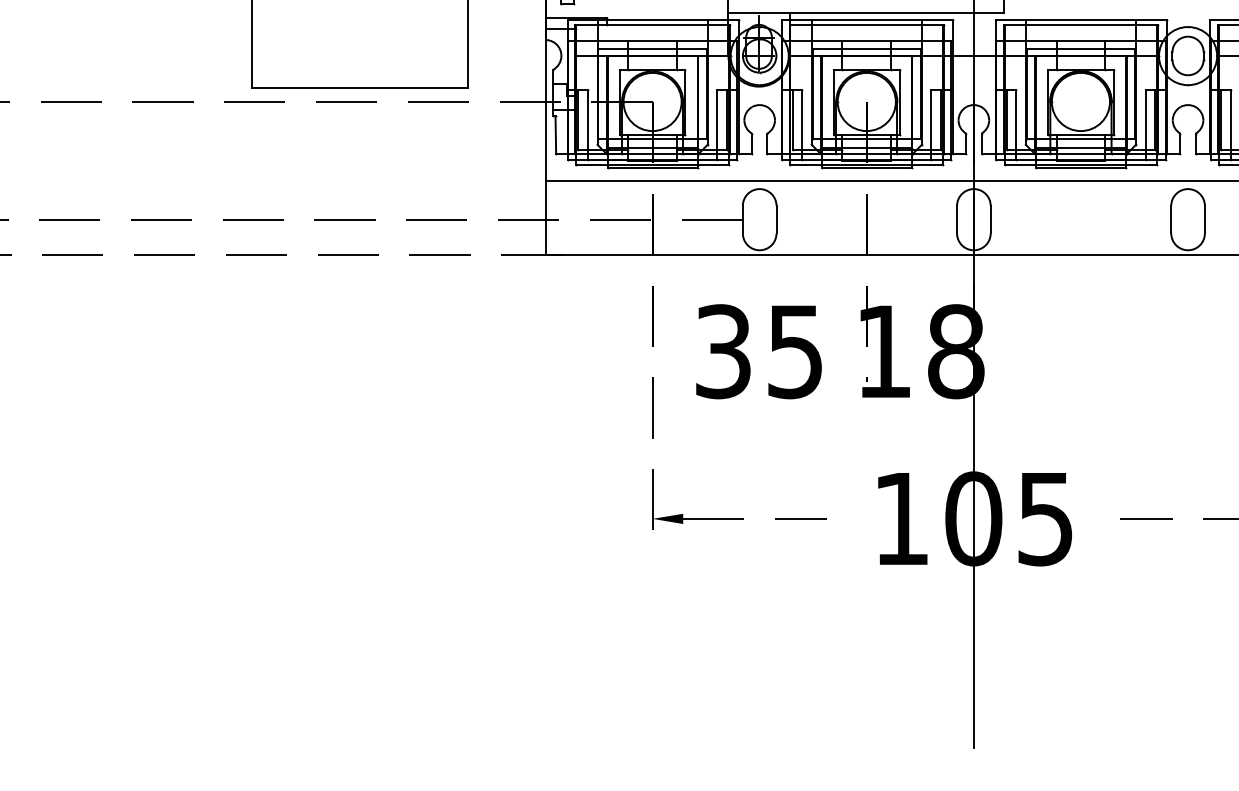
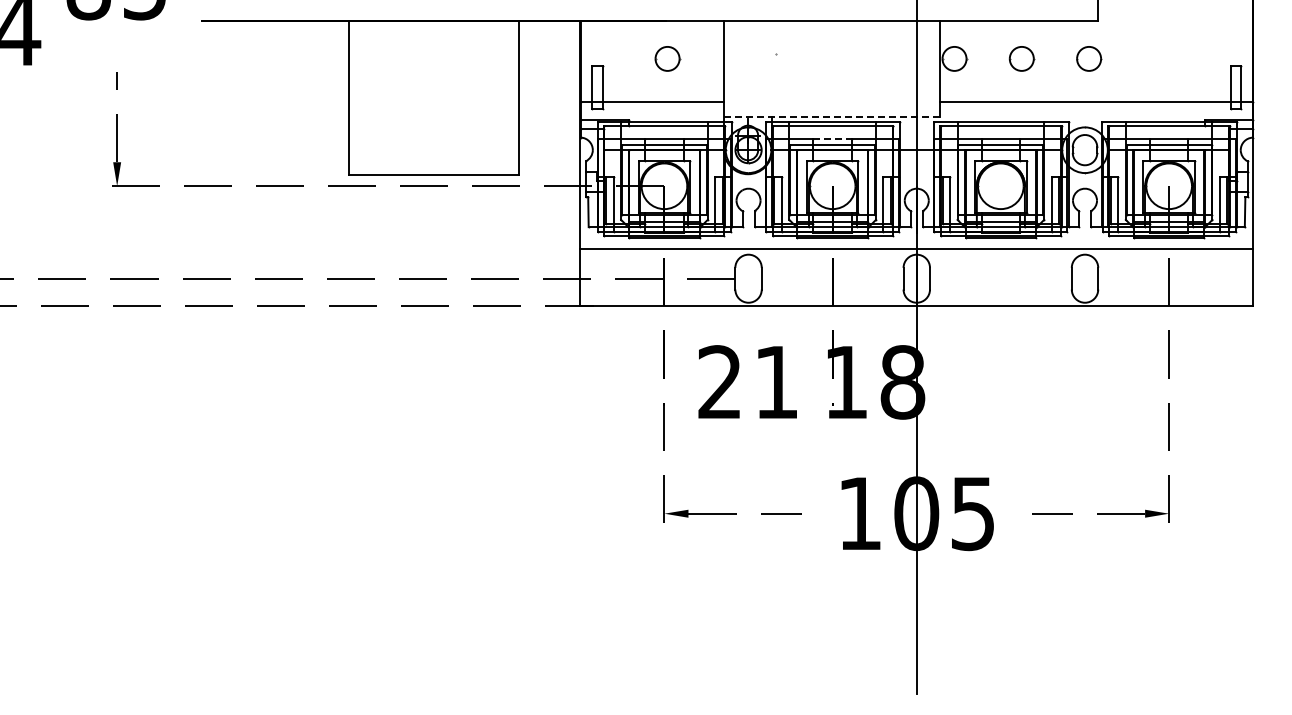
line: (866, 13) -> (832, 116), solid -> dashed
line: (867, 41) -> (833, 138), solid -> dashed
text: (758, 351) -> (747, 382), 35 -> 21

